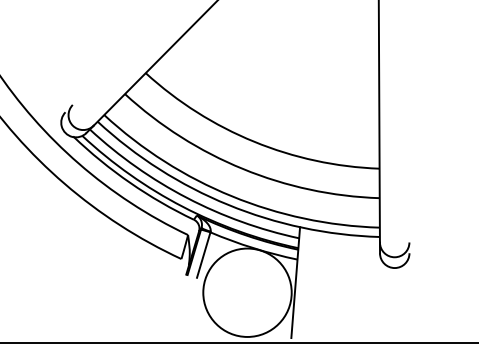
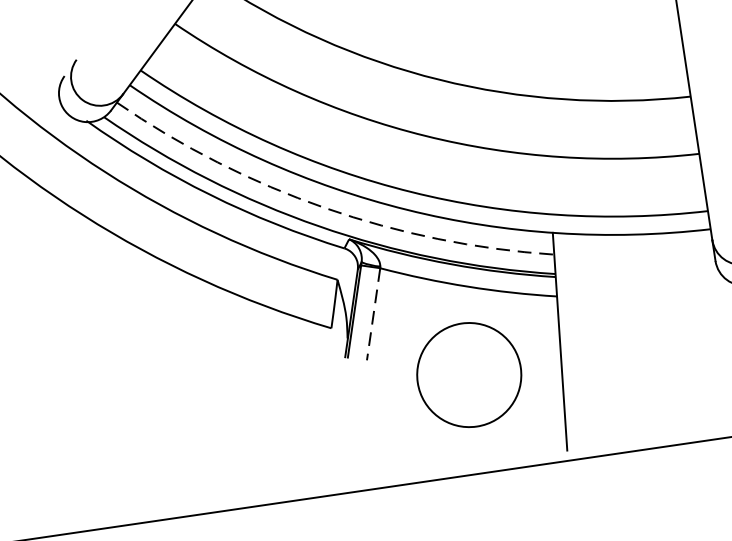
arc: (187, 198) -> (325, 208), solid -> dashed
line: (203, 255) -> (373, 315), solid -> dashed
circle: (247, 292) -> (469, 374), size x0.6

